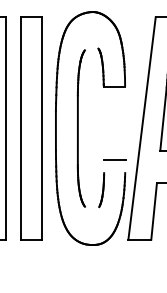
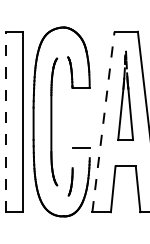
line: (21, 127) -> (5, 121), solid -> dashed
line: (142, 127) -> (103, 121), solid -> dashed
part: (101, 189) -> (70, 181), moved

